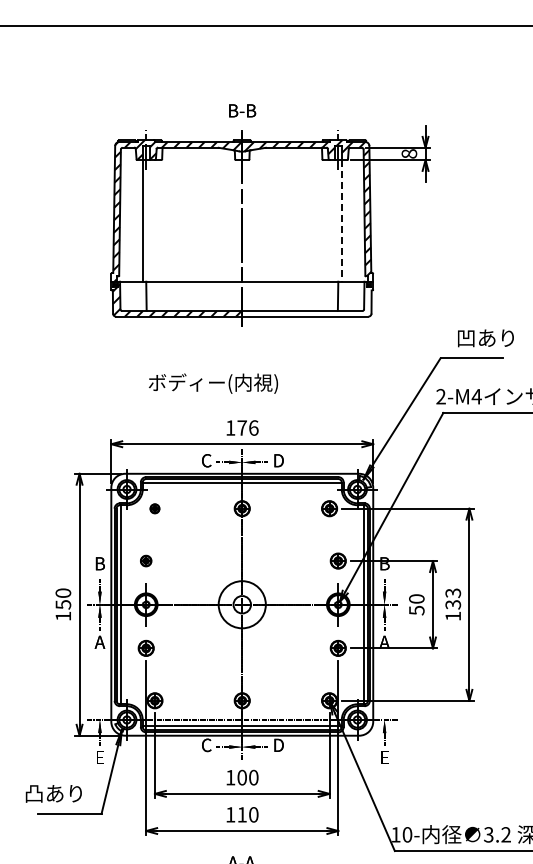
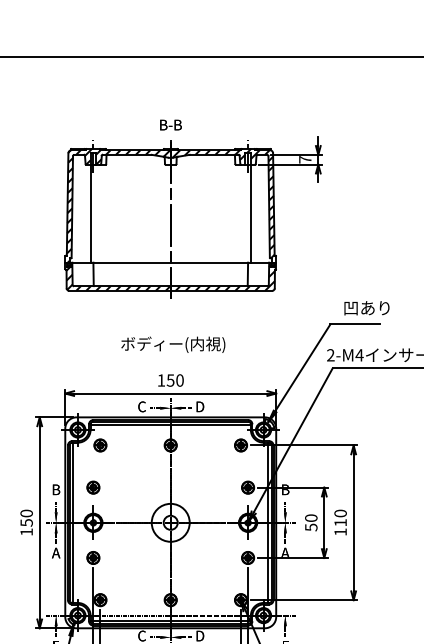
text: (409, 153) -> (305, 159), 8 -> 7
line: (341, 220) -> (250, 213), dashed -> solid
hatch: (309, 300) -> (224, 277), added
text: (213, 383) -> (173, 344), moved
text: (247, 427) -> (174, 380), 176 -> 150
part: (154, 508) -> (100, 445), size x1.67
part: (145, 560) -> (92, 487), size x1.43
text: (453, 598) -> (340, 517), 133 -> 110

